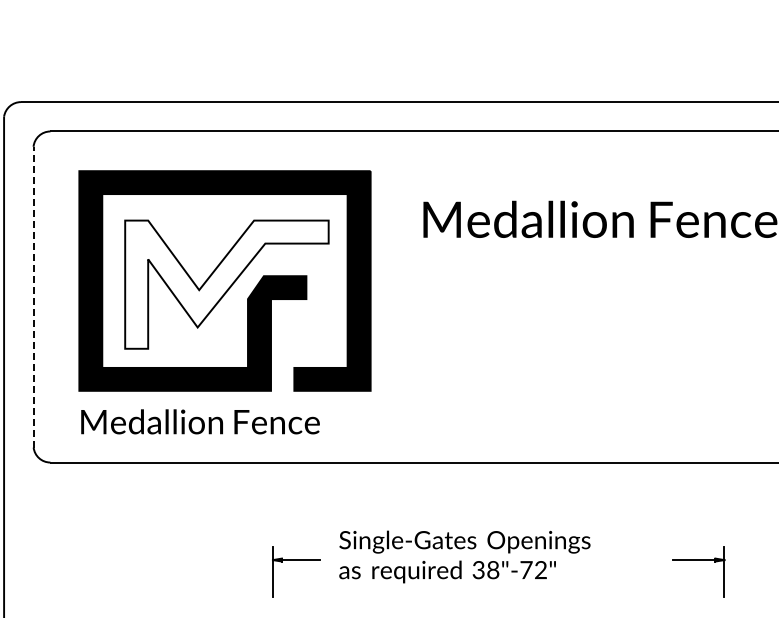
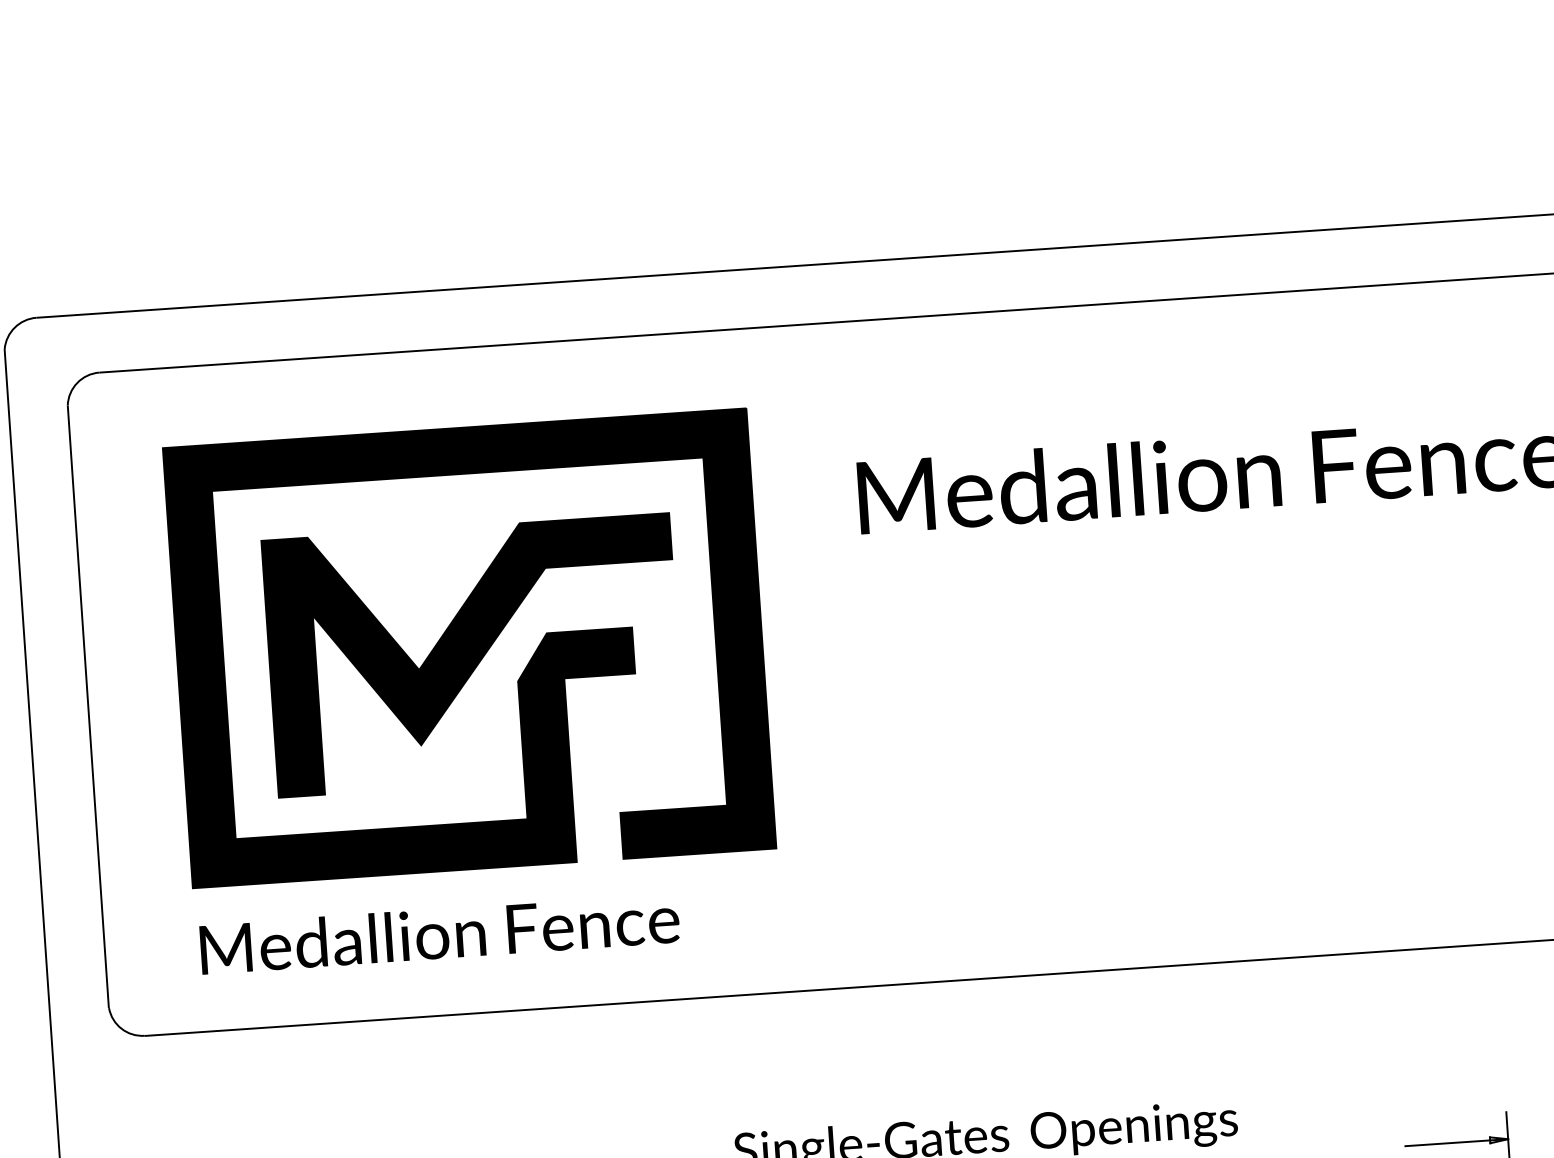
fill: (226, 284) -> (473, 655), added
line: (33, 296) -> (88, 705), dashed -> solid

